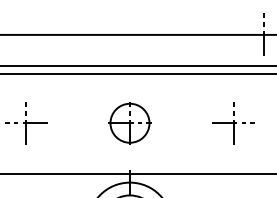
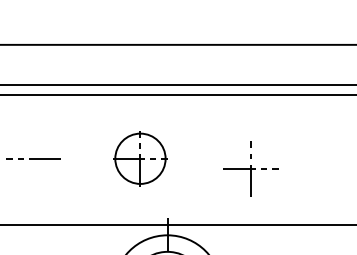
line: (263, 33) -> (339, 43), removed
line: (26, 122) -> (34, 157), removed
part: (129, 123) -> (139, 159), moved
part: (233, 123) -> (250, 169), moved

